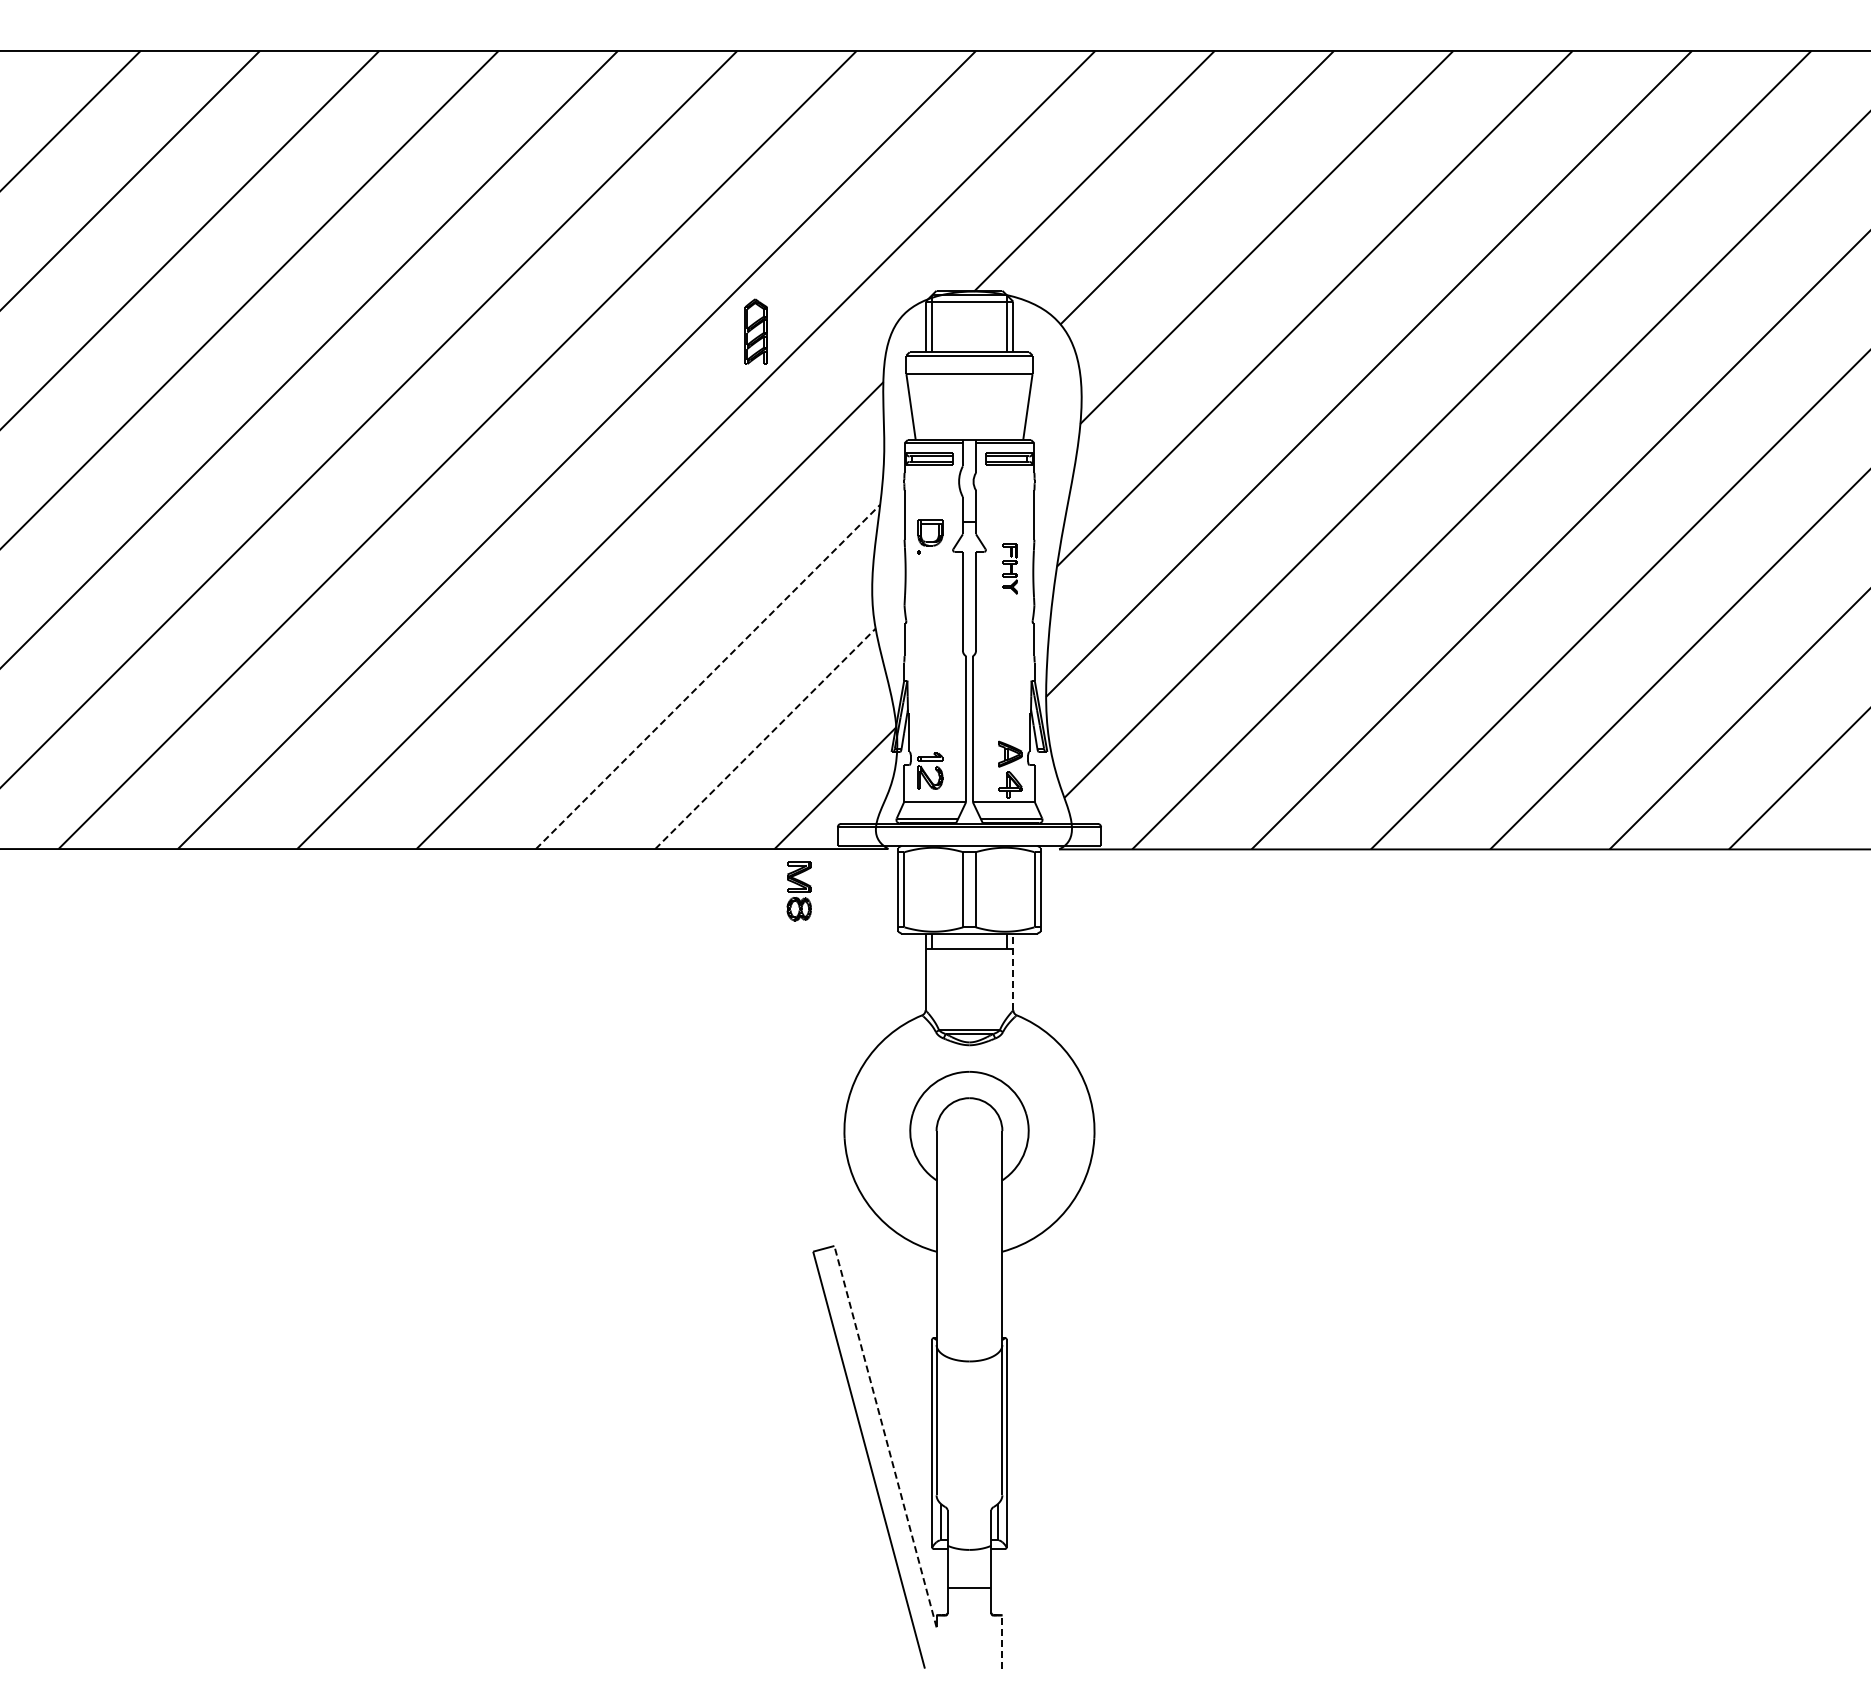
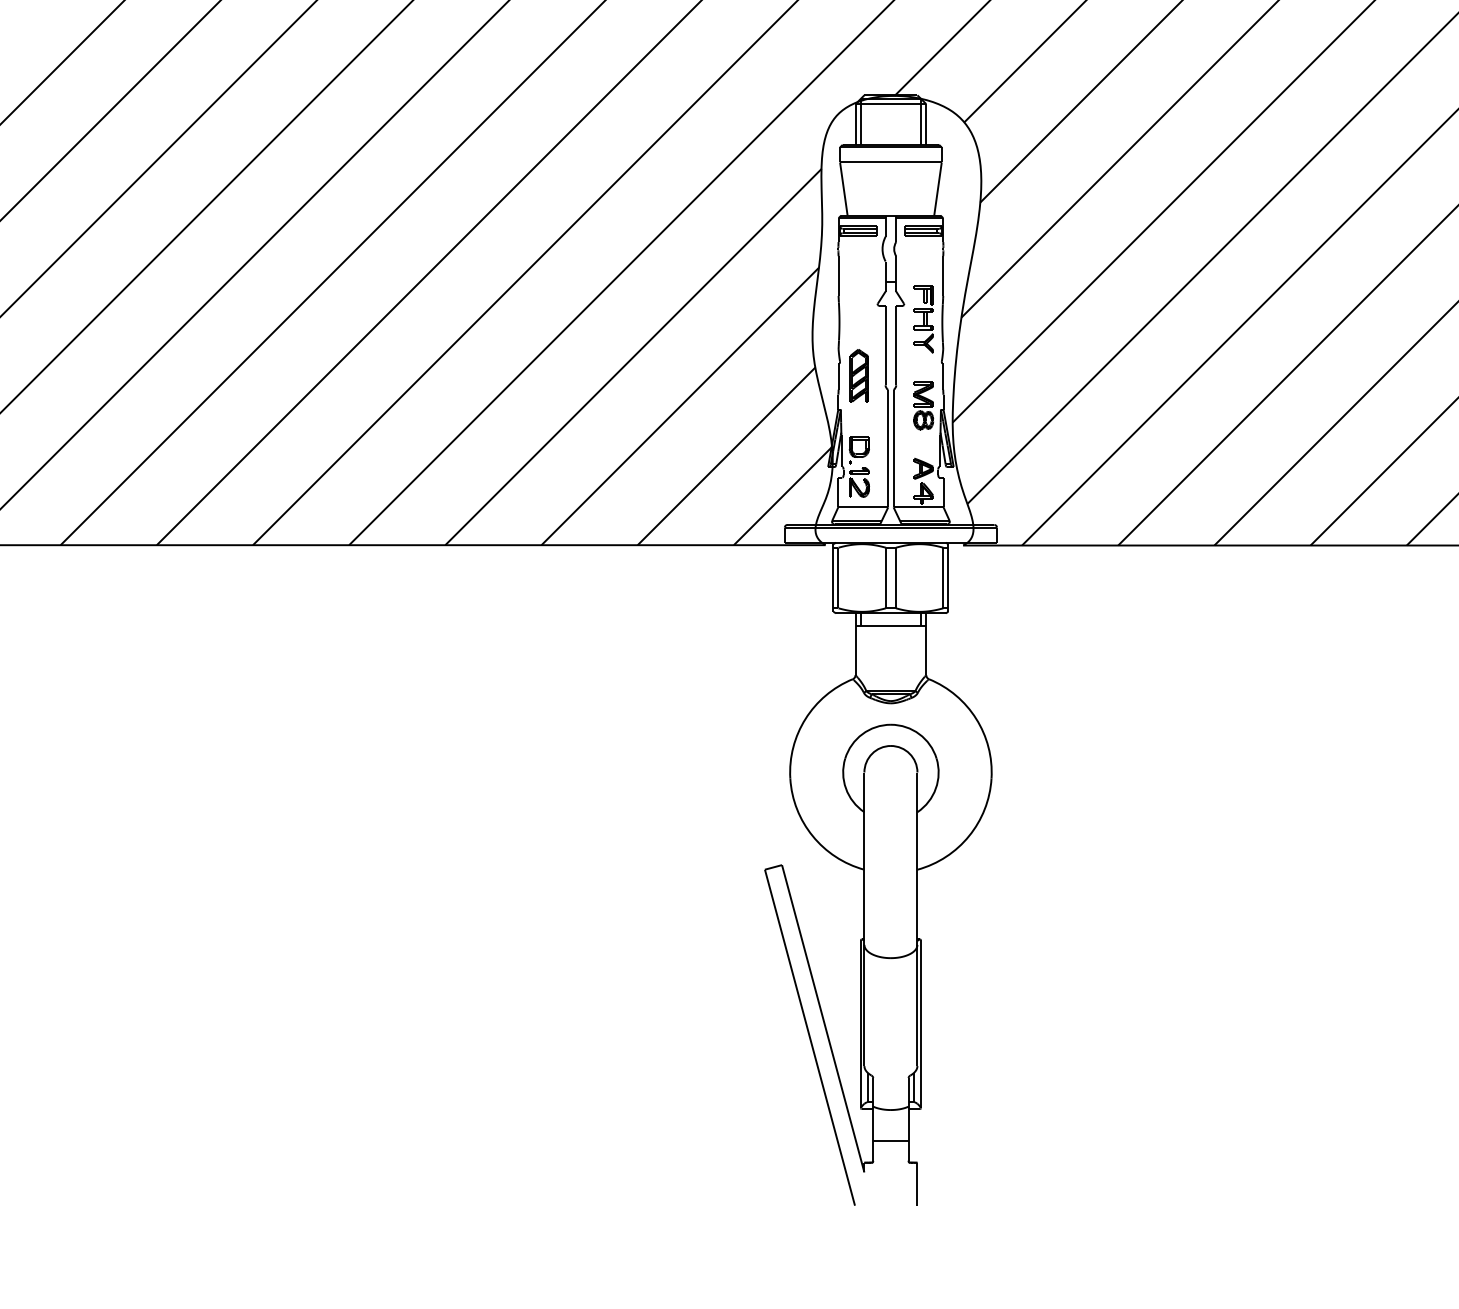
part: (755, 331) -> (858, 375), moved
part: (930, 536) -> (859, 449), moved
part: (1010, 569) -> (923, 319), size x1.67
line: (708, 676) -> (680, 406), dashed -> solid
line: (765, 738) -> (726, 456), dashed -> solid
part: (798, 891) -> (923, 406), moved
line: (1013, 971) -> (926, 643), dashed -> solid
line: (885, 1436) -> (823, 1018), dashed -> solid
line: (1002, 1641) -> (917, 1183), dashed -> solid

